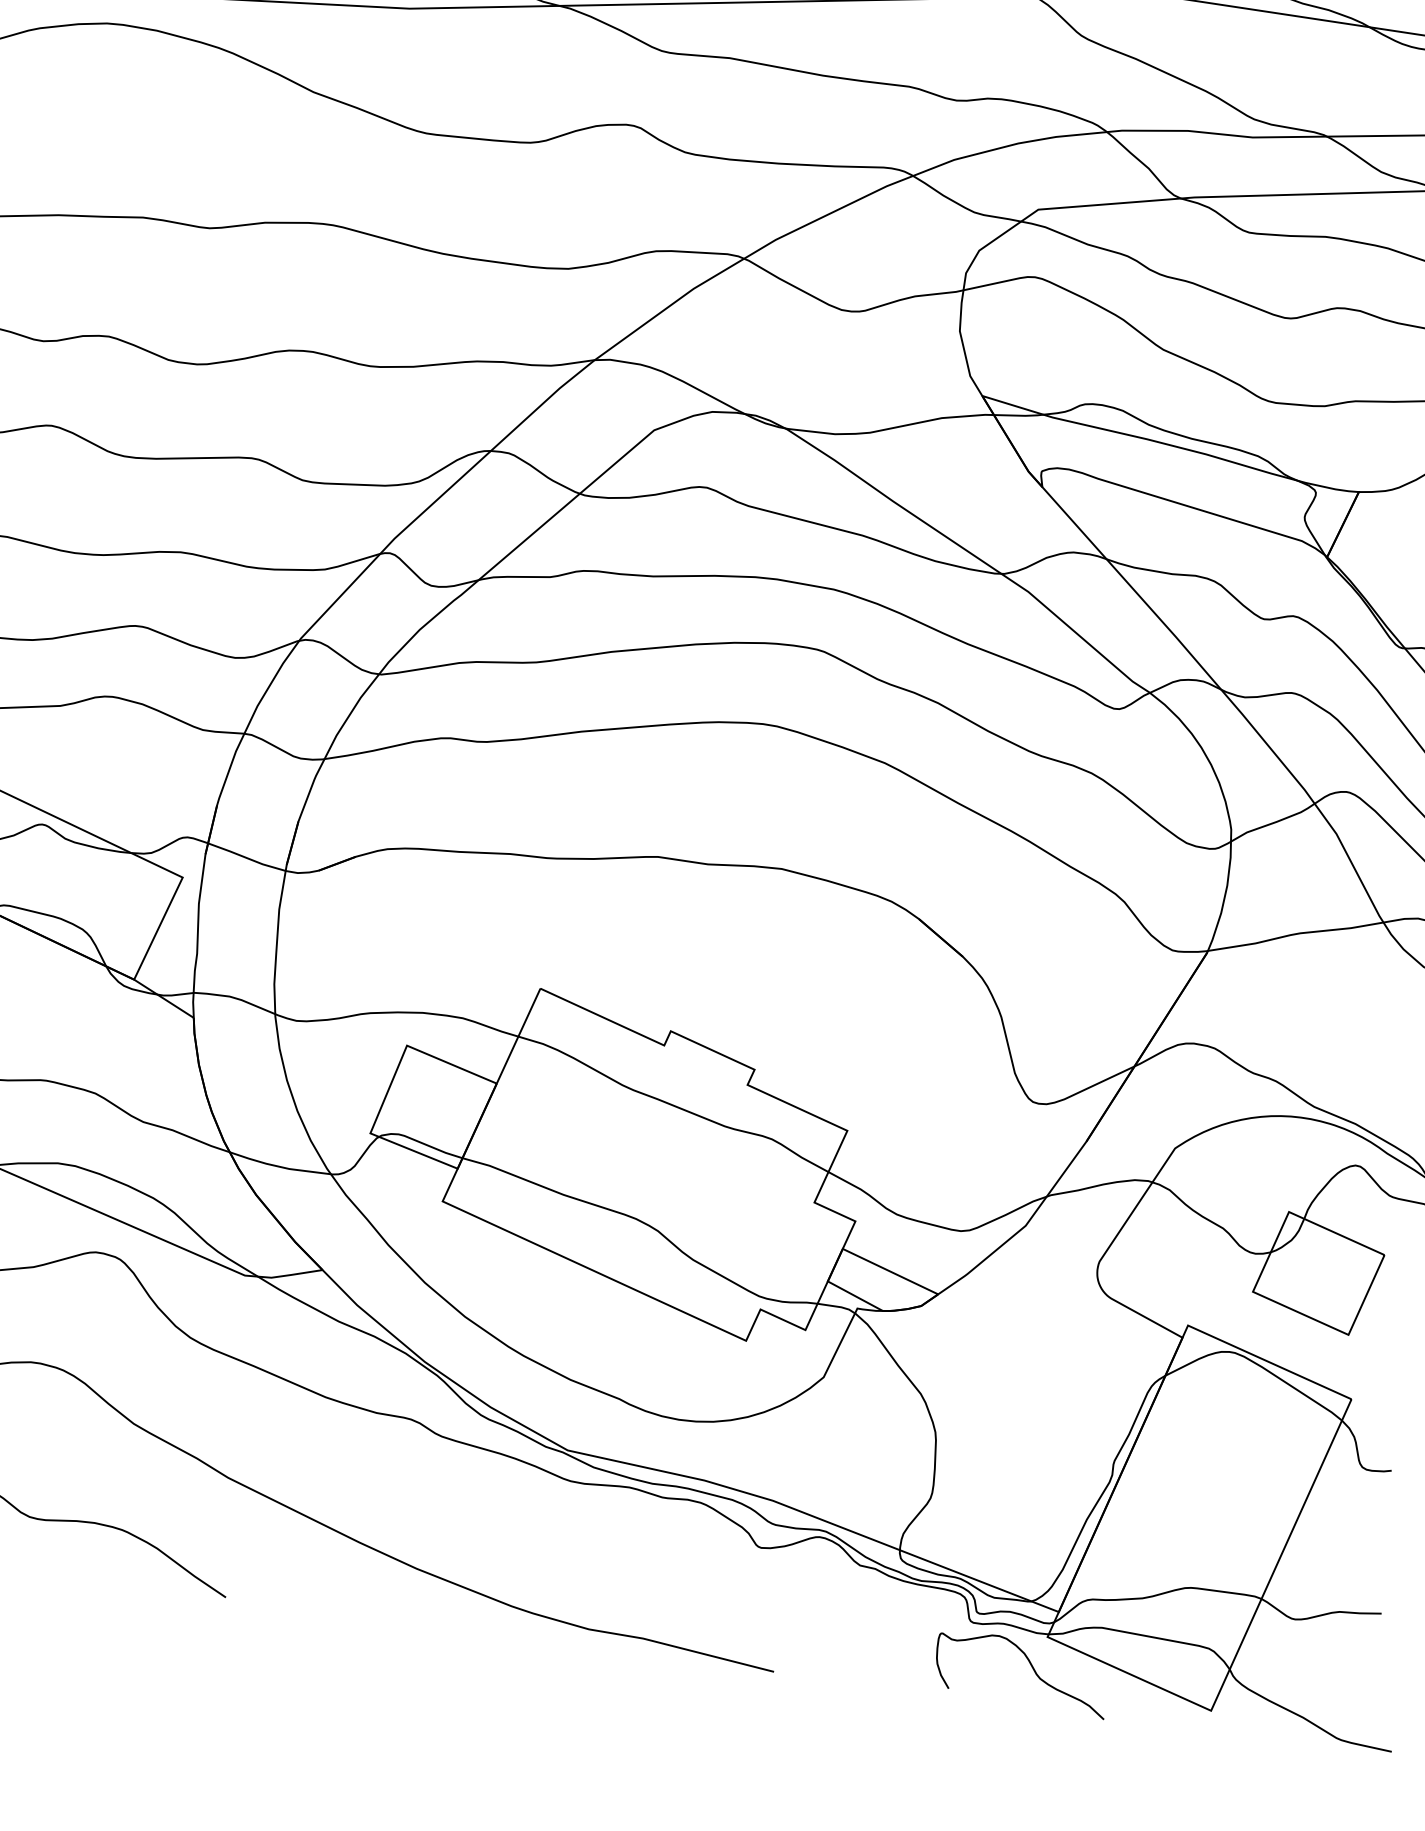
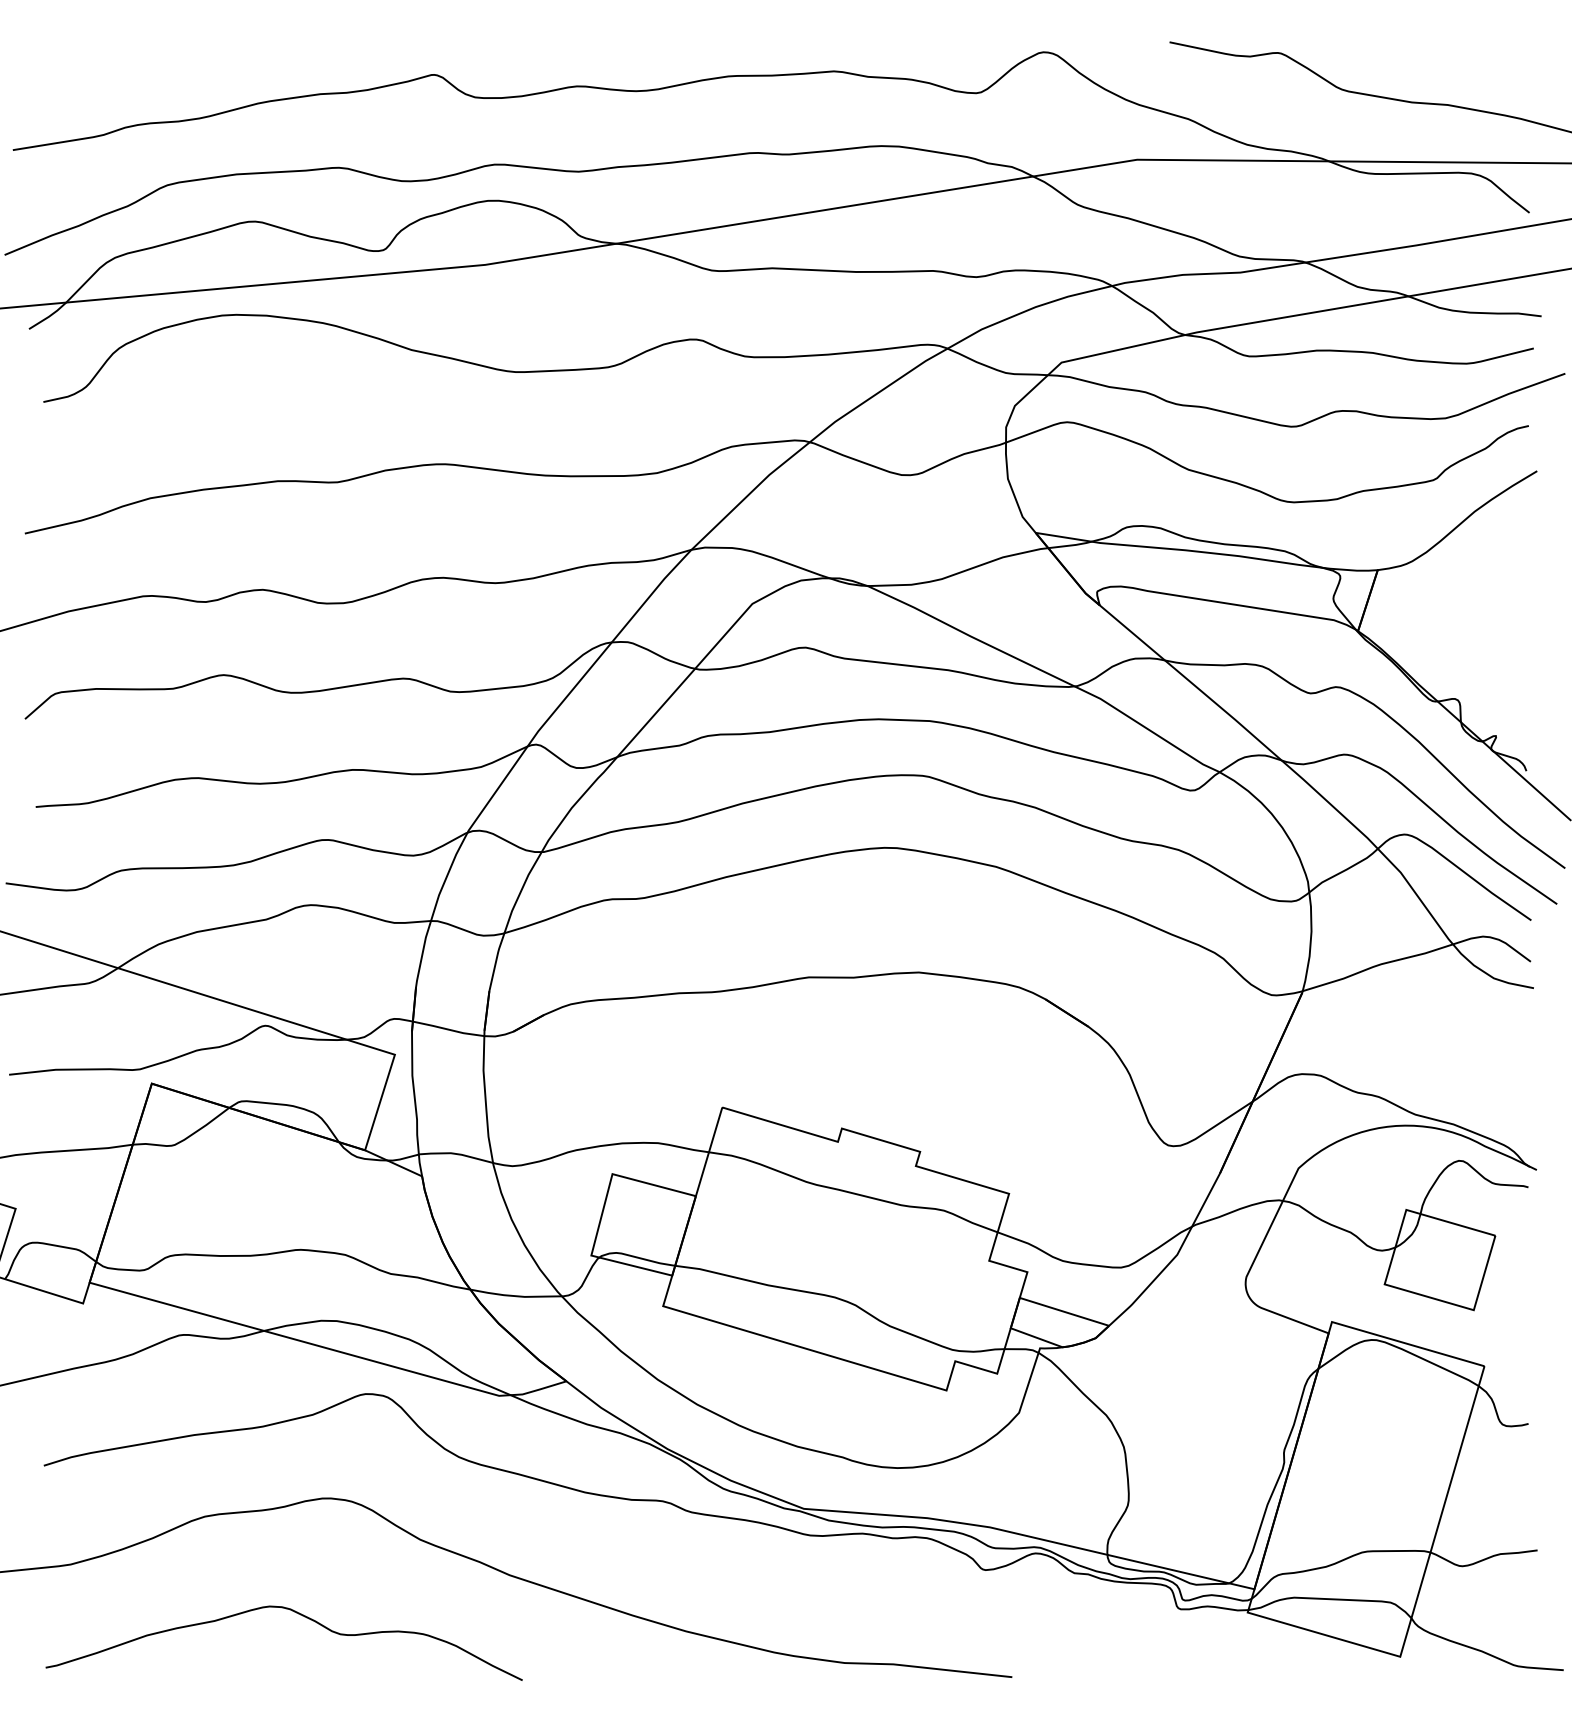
curve: (1030, 1666) -> (1236, 1640), removed

